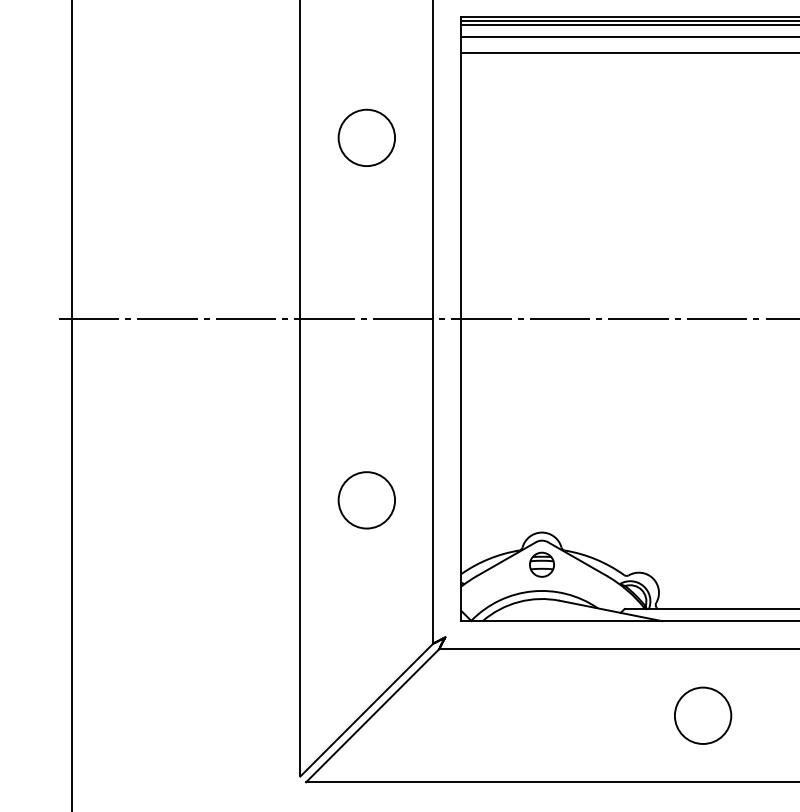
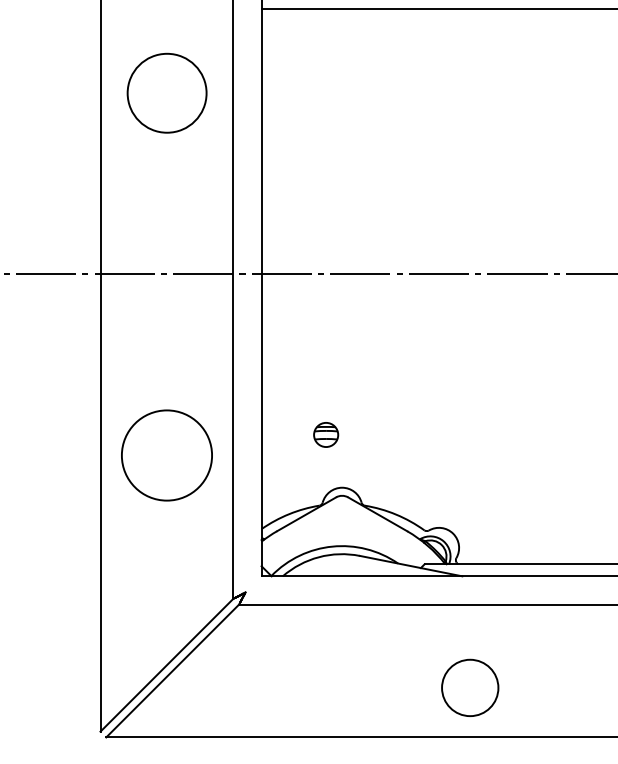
circle: (366, 137) -> (166, 92), size x1.4
circle: (366, 500) -> (166, 455), size x1.6
part: (541, 564) -> (325, 434), moved
circle: (703, 715) -> (470, 687), moved

